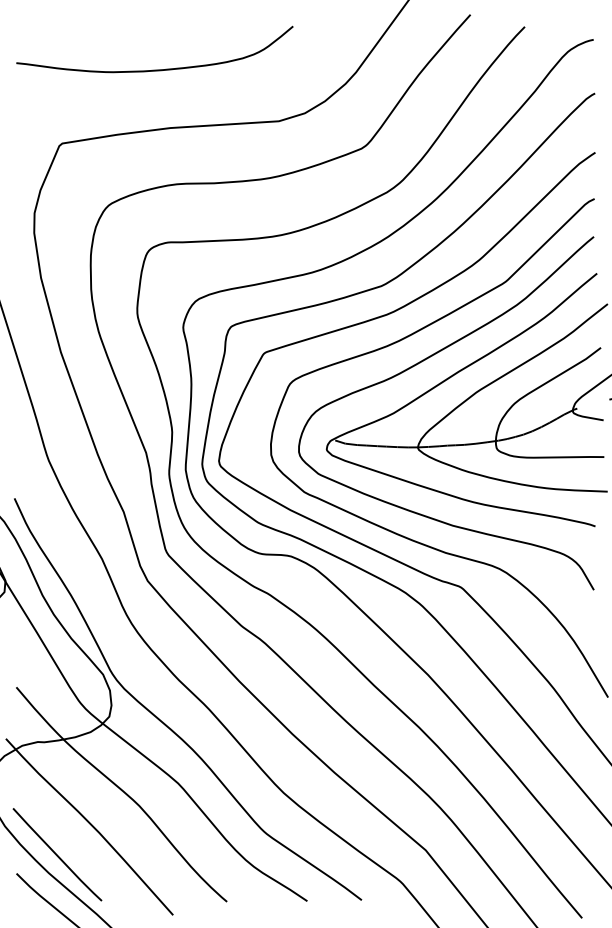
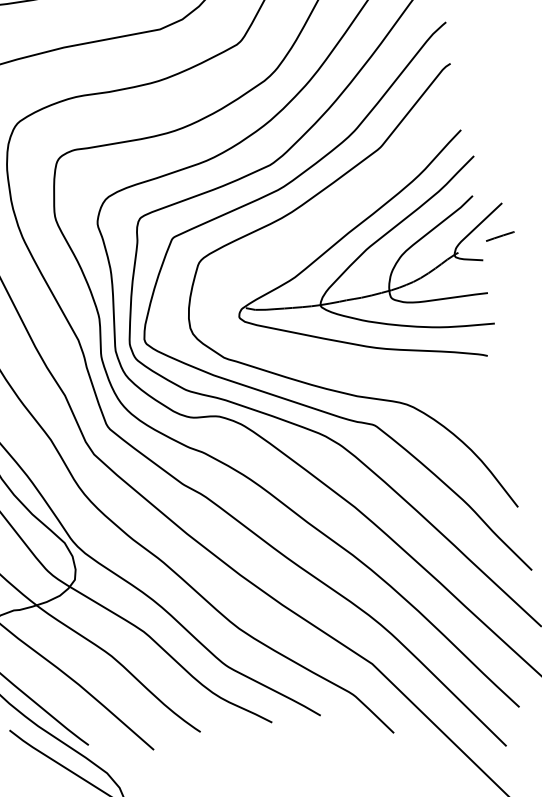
curve: (420, 363) -> (313, 229), removed

